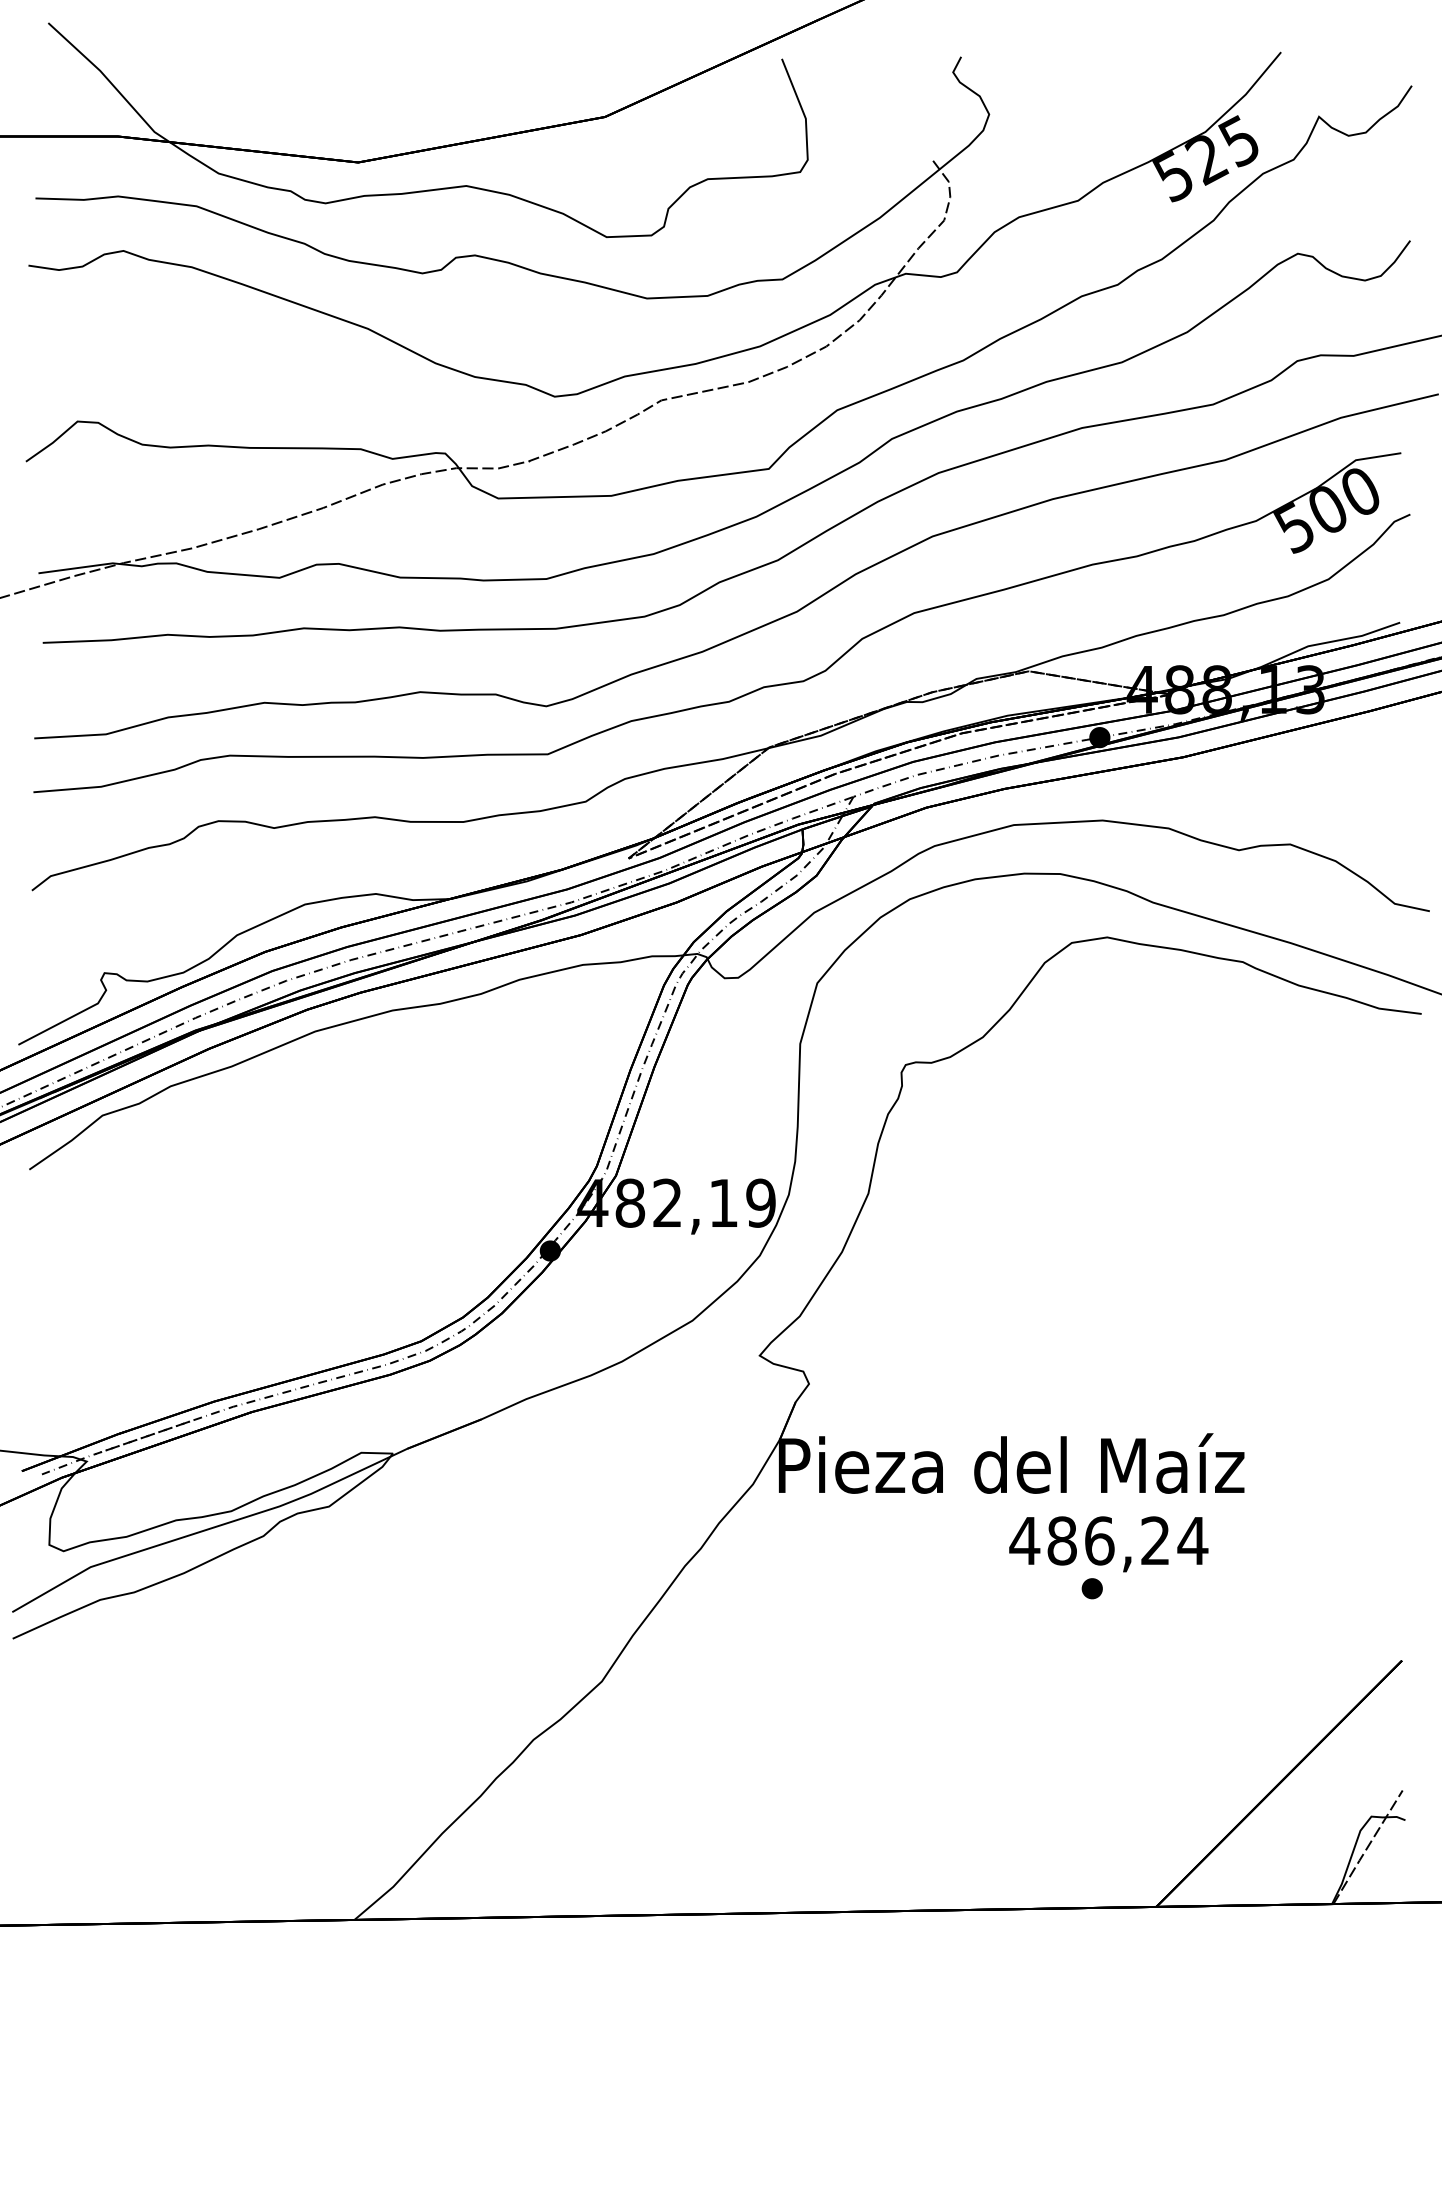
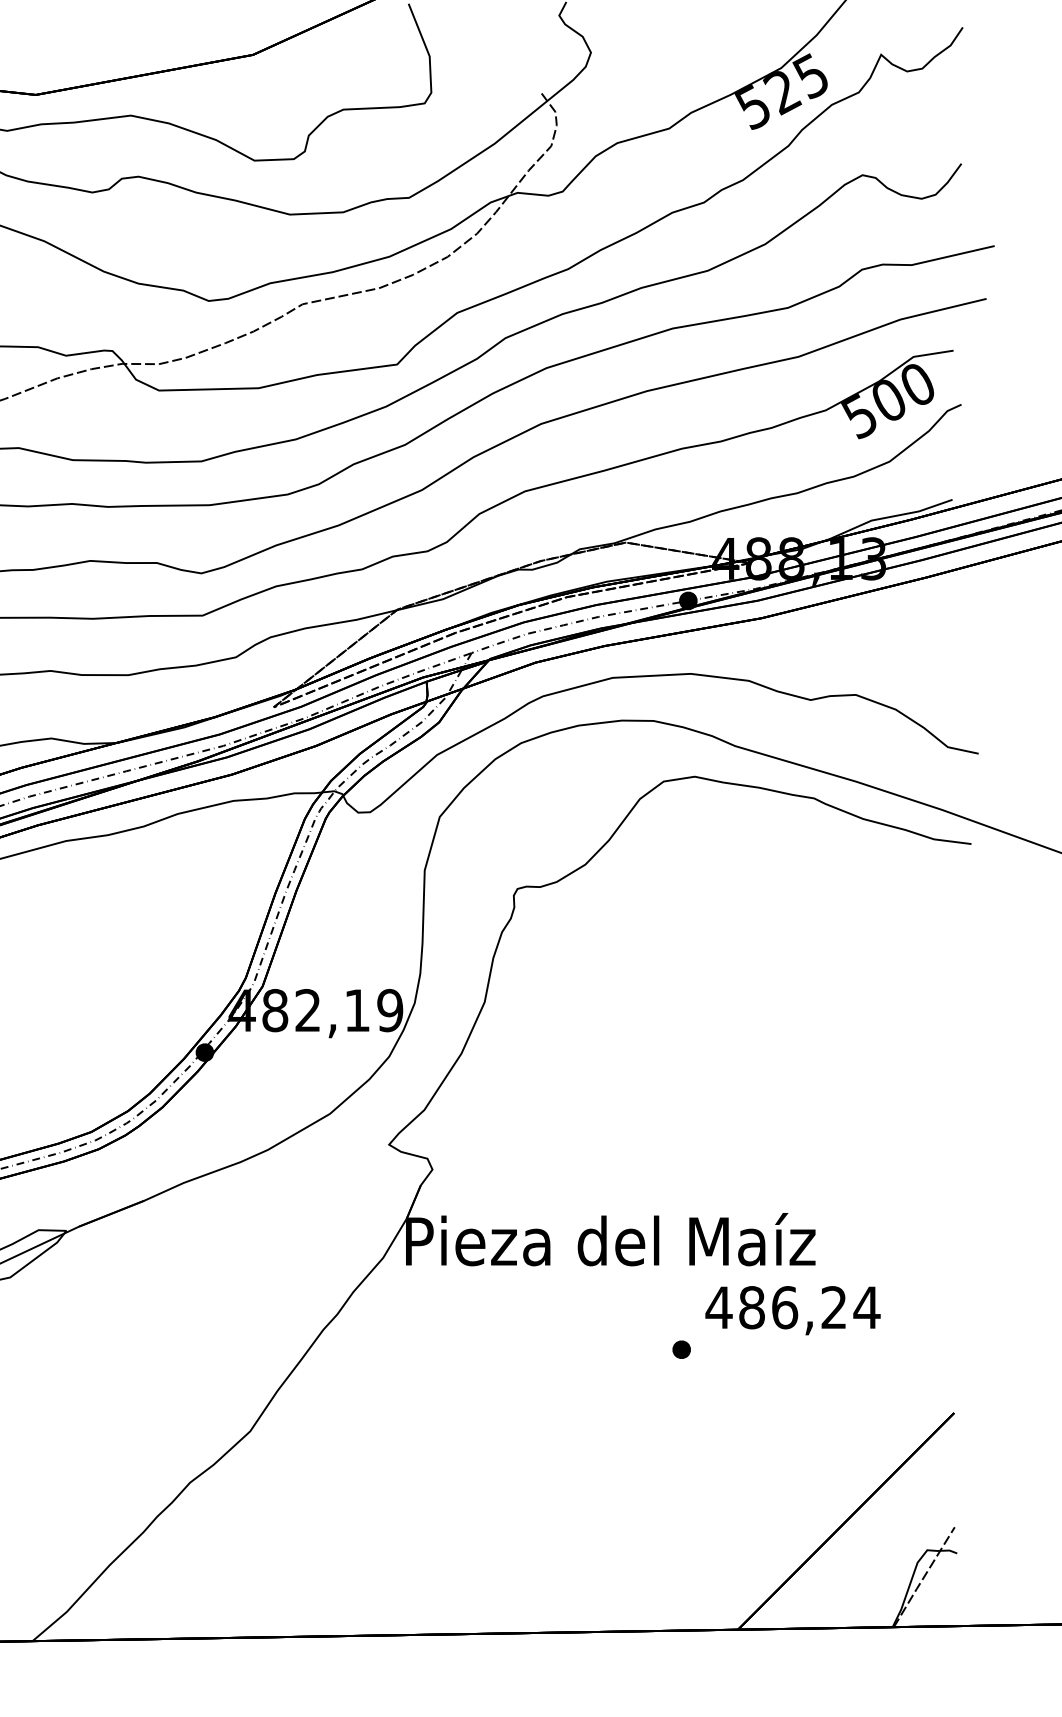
text: (1108, 1544) -> (792, 1310), moved

